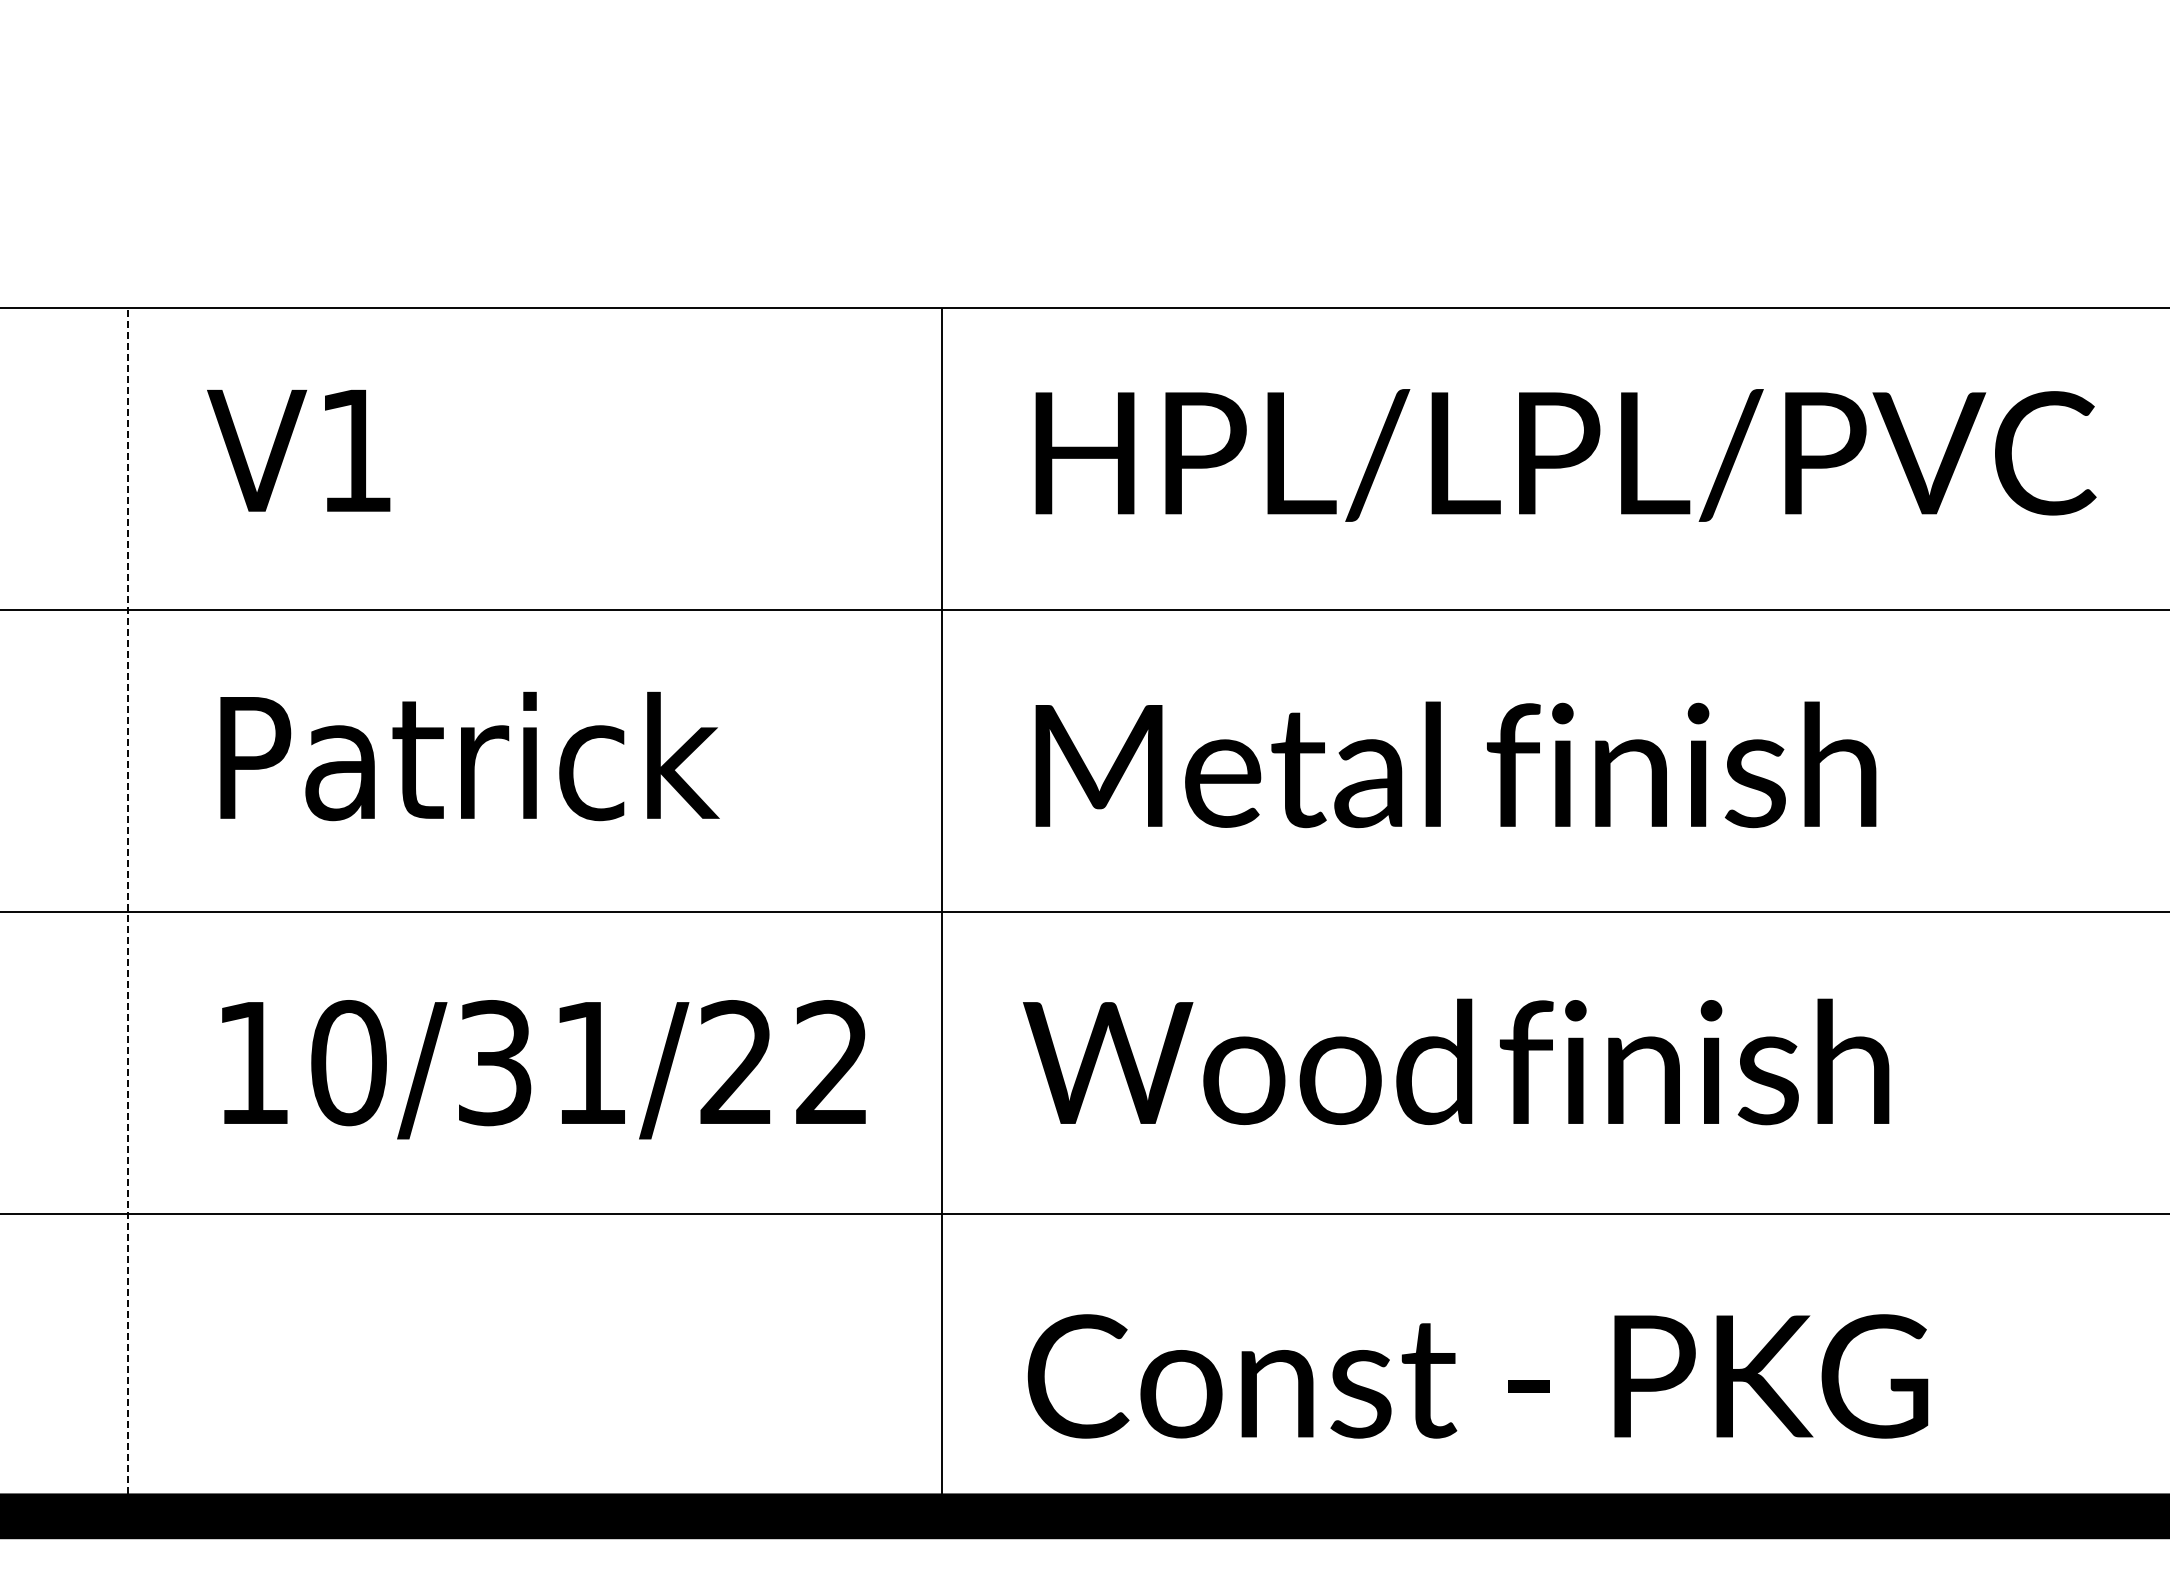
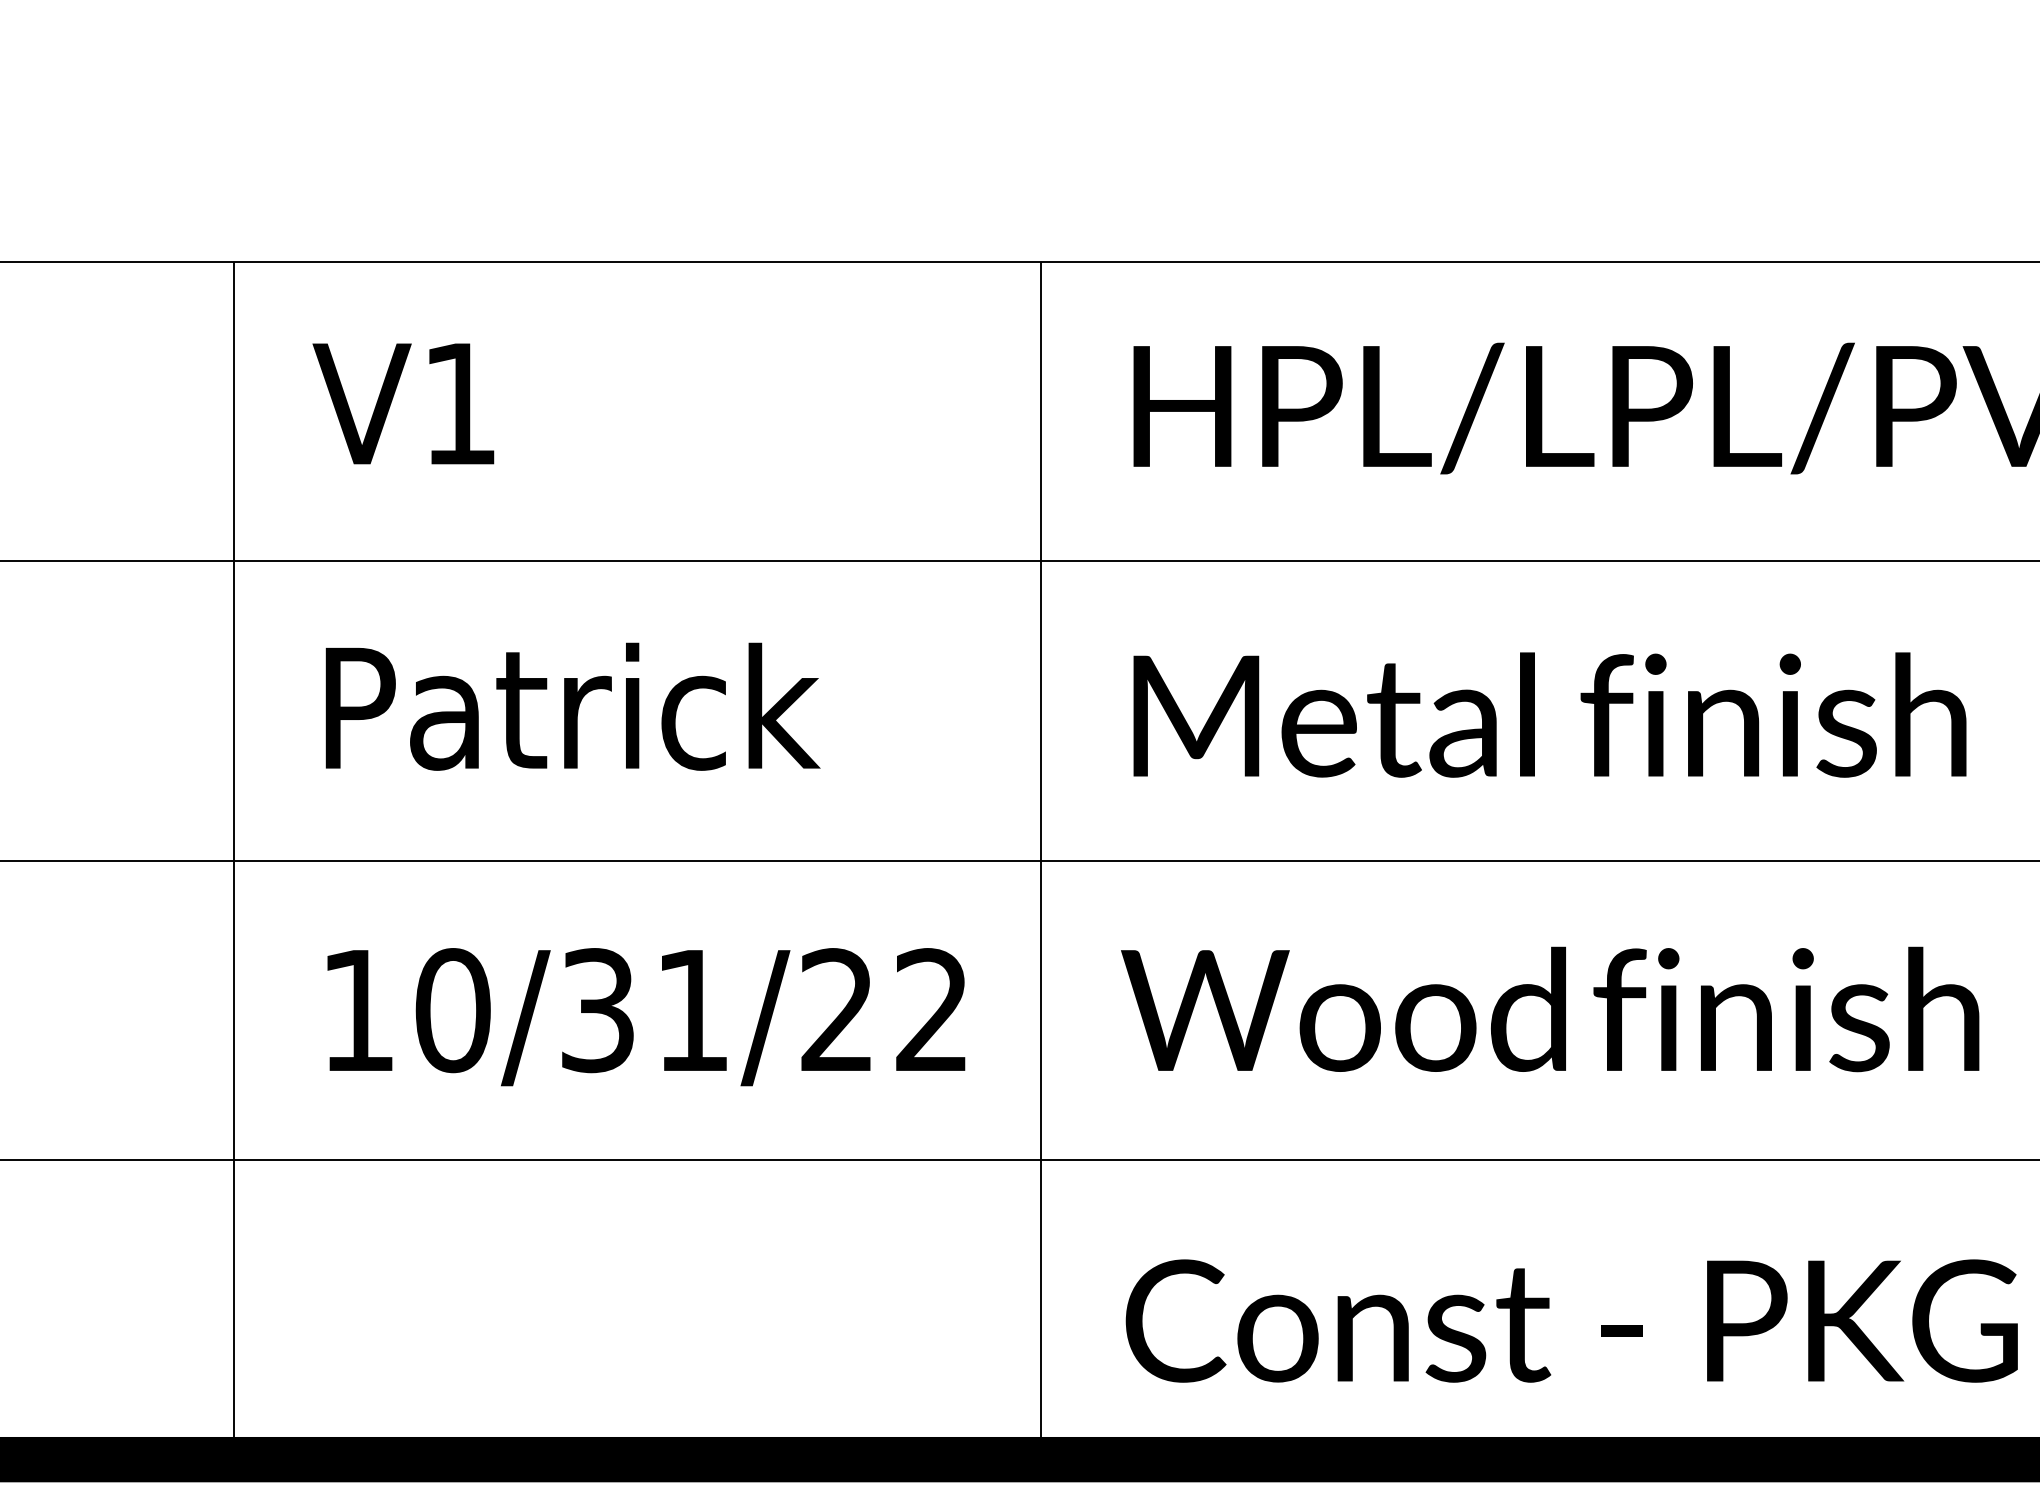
line: (127, 911) -> (233, 860), dashed -> solid

